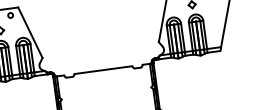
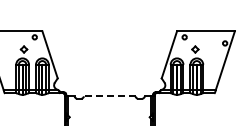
line: (103, 70) -> (109, 96), solid -> dashed

